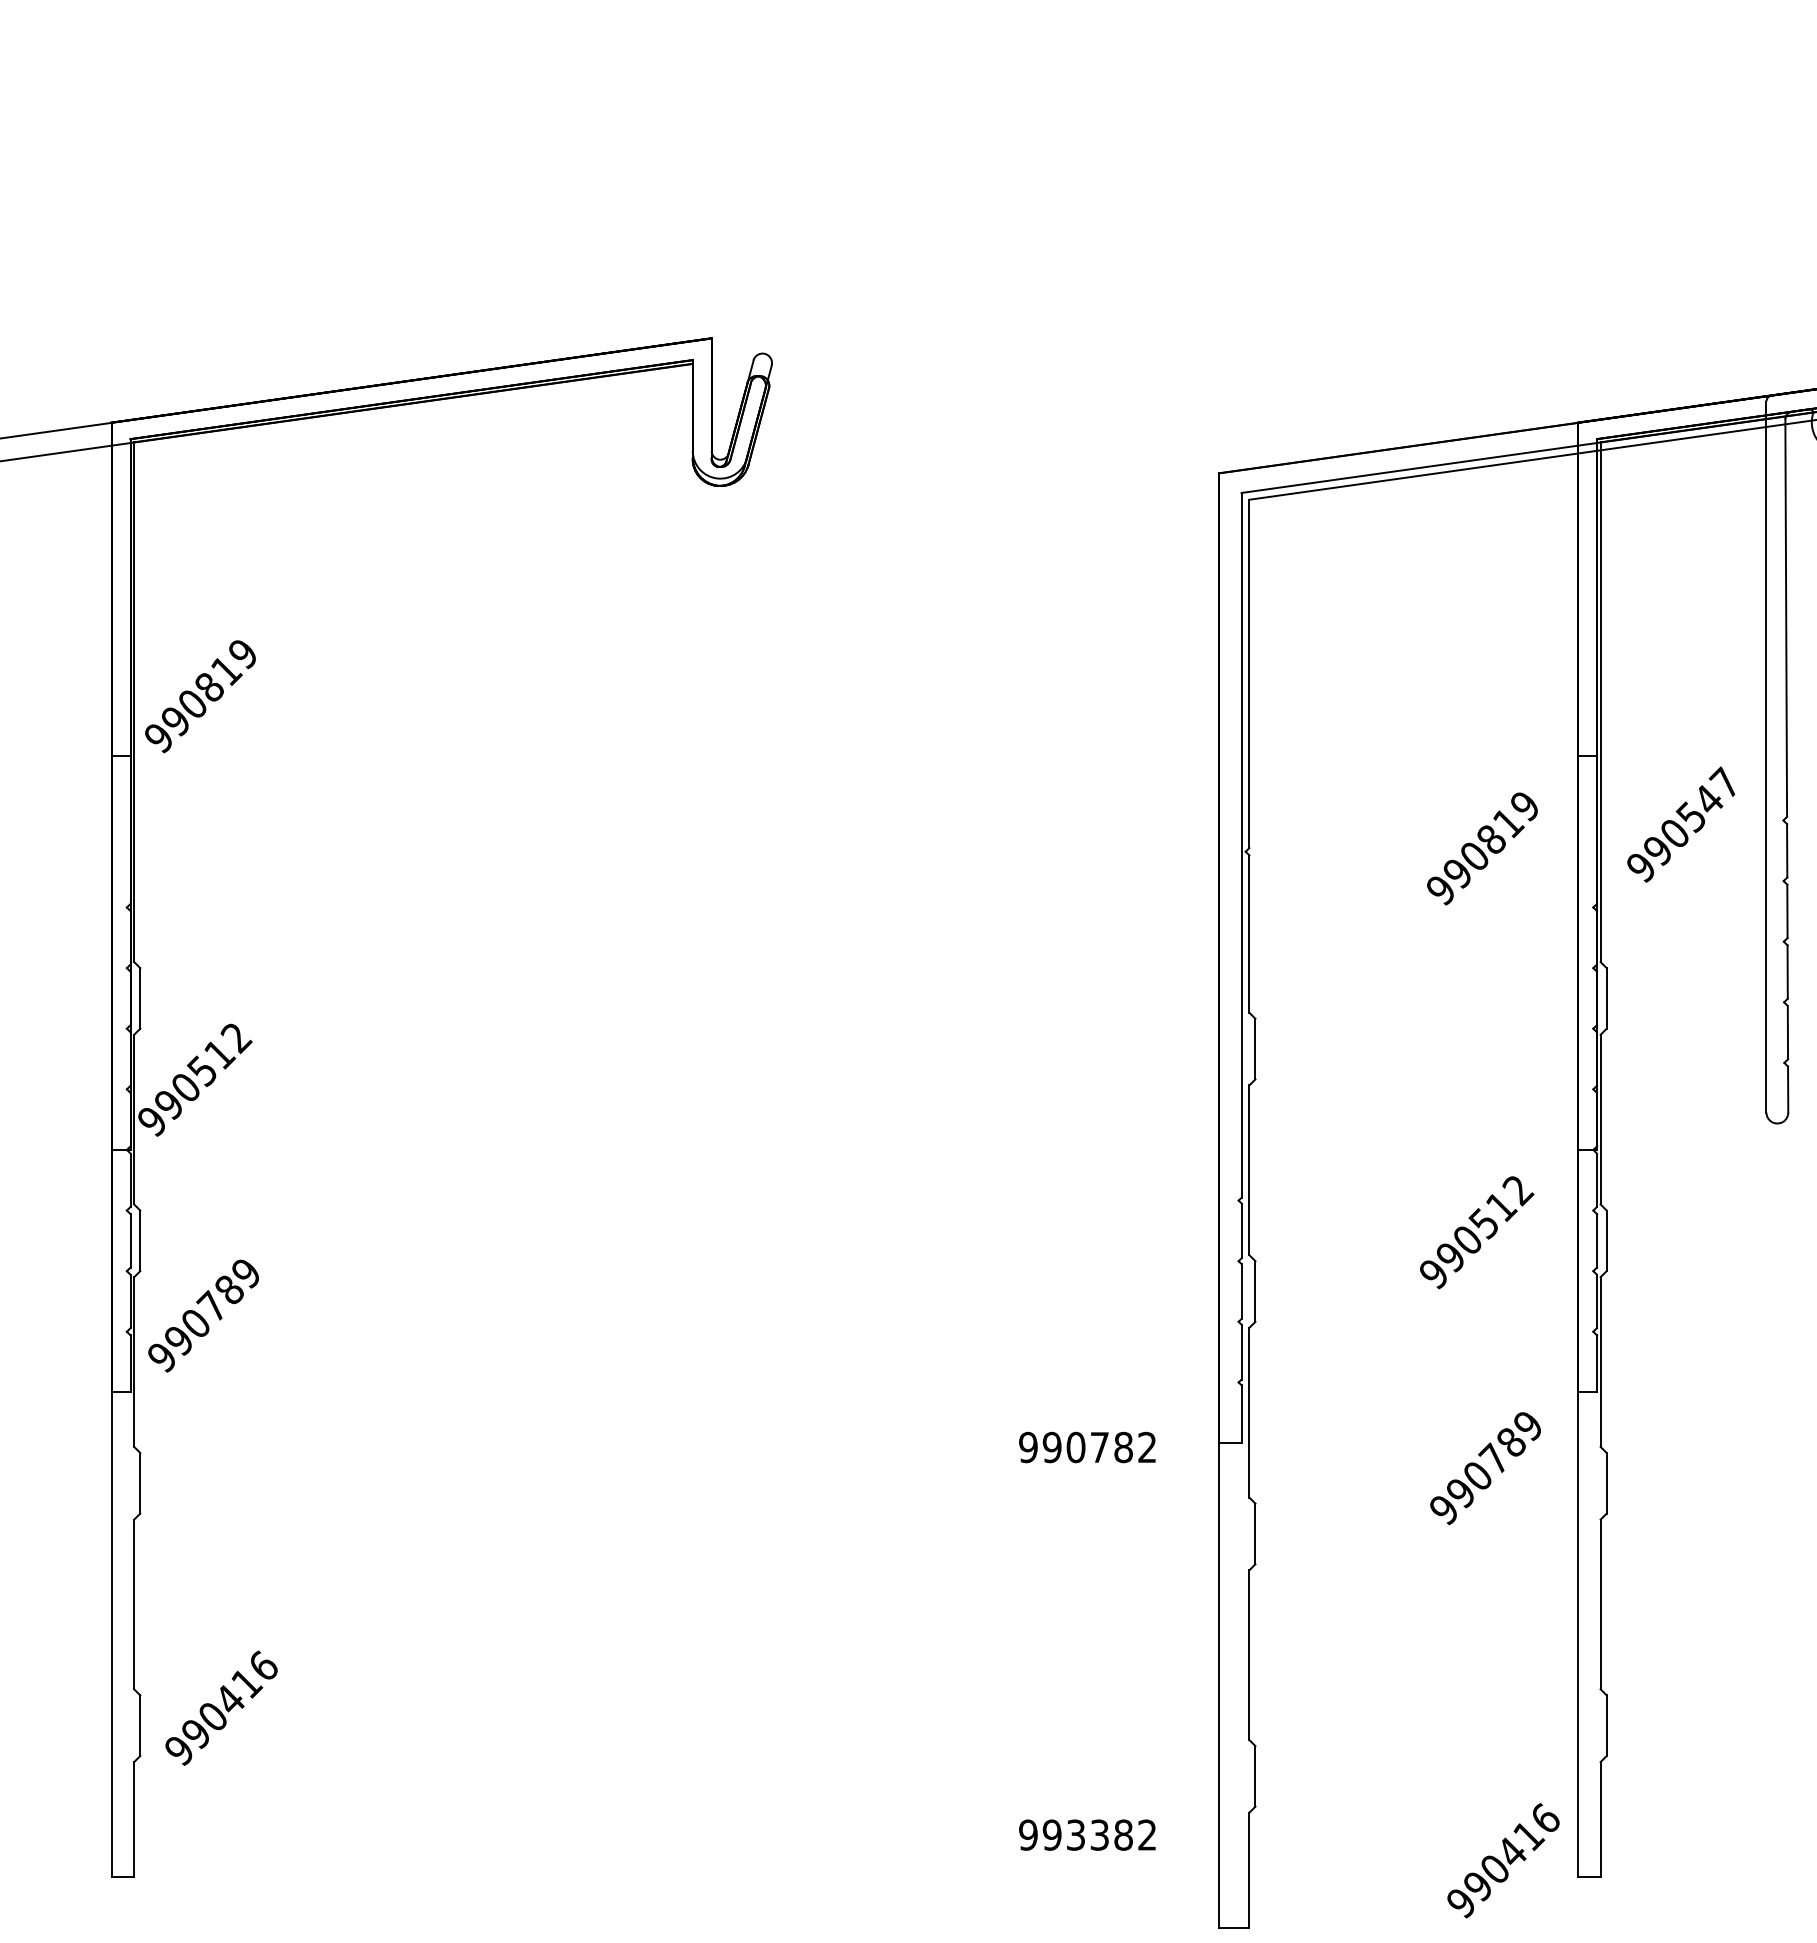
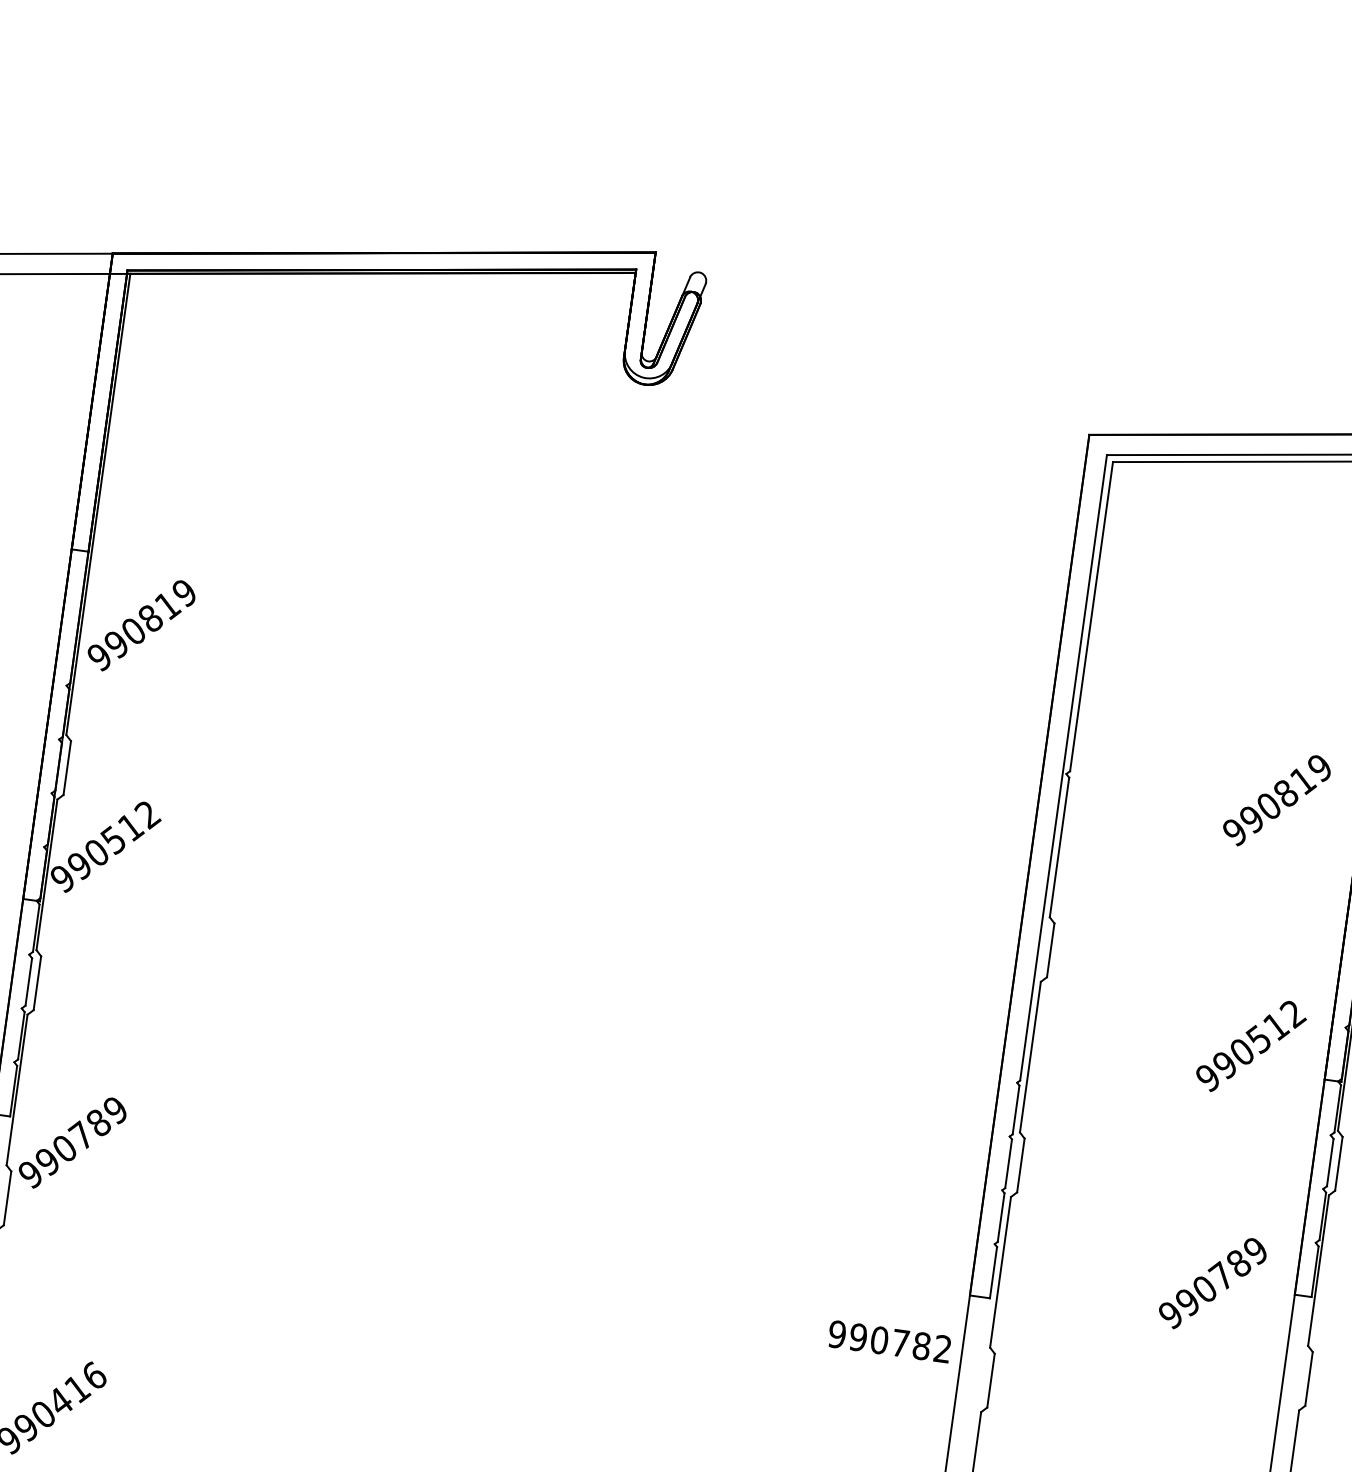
text: (200, 696) -> (141, 625), moved
text: (1477, 1232) -> (1251, 1046), moved
text: (203, 1315) -> (72, 1142), moved
text: (1087, 1447) -> (889, 1341), moved
text: (1485, 1468) -> (1212, 1283), moved

